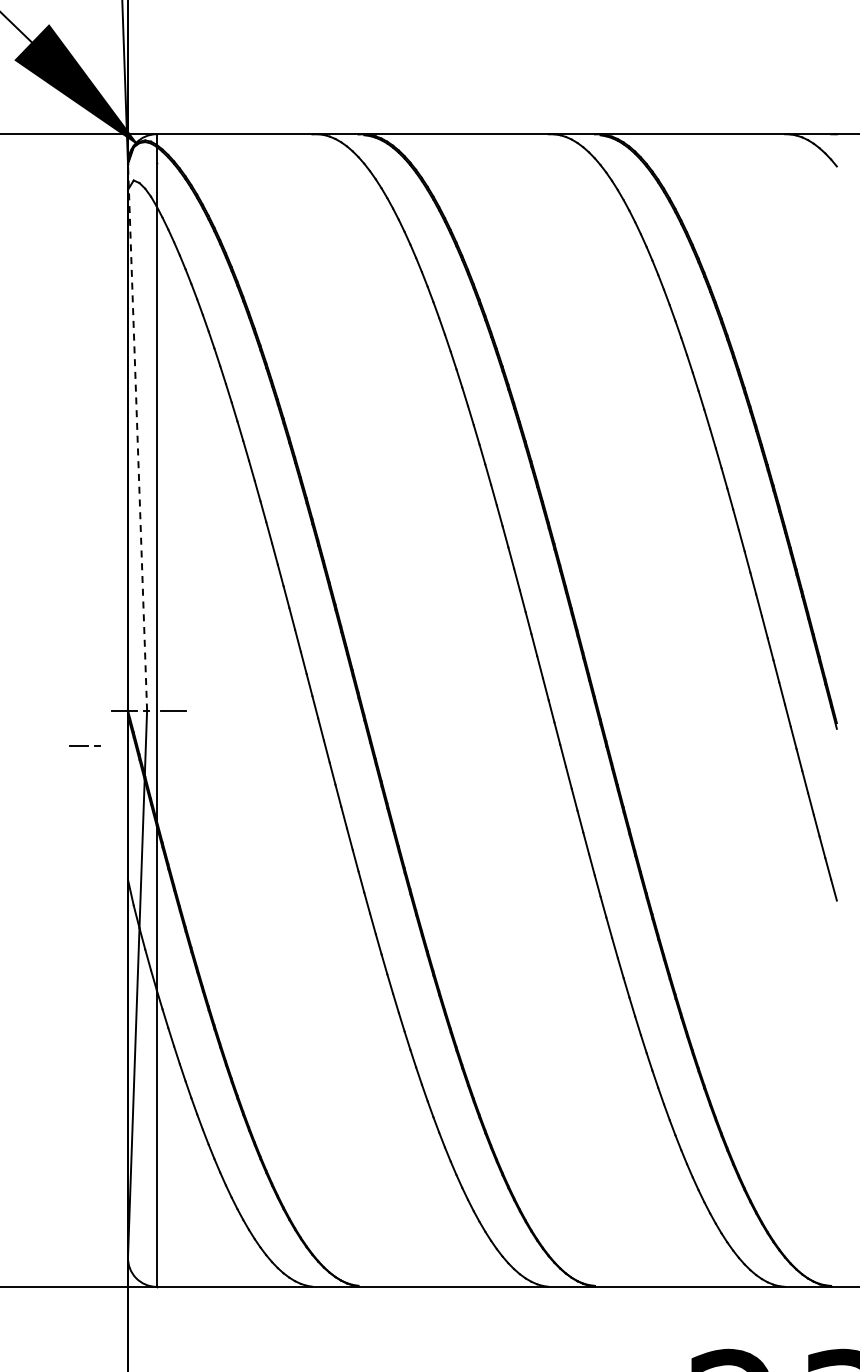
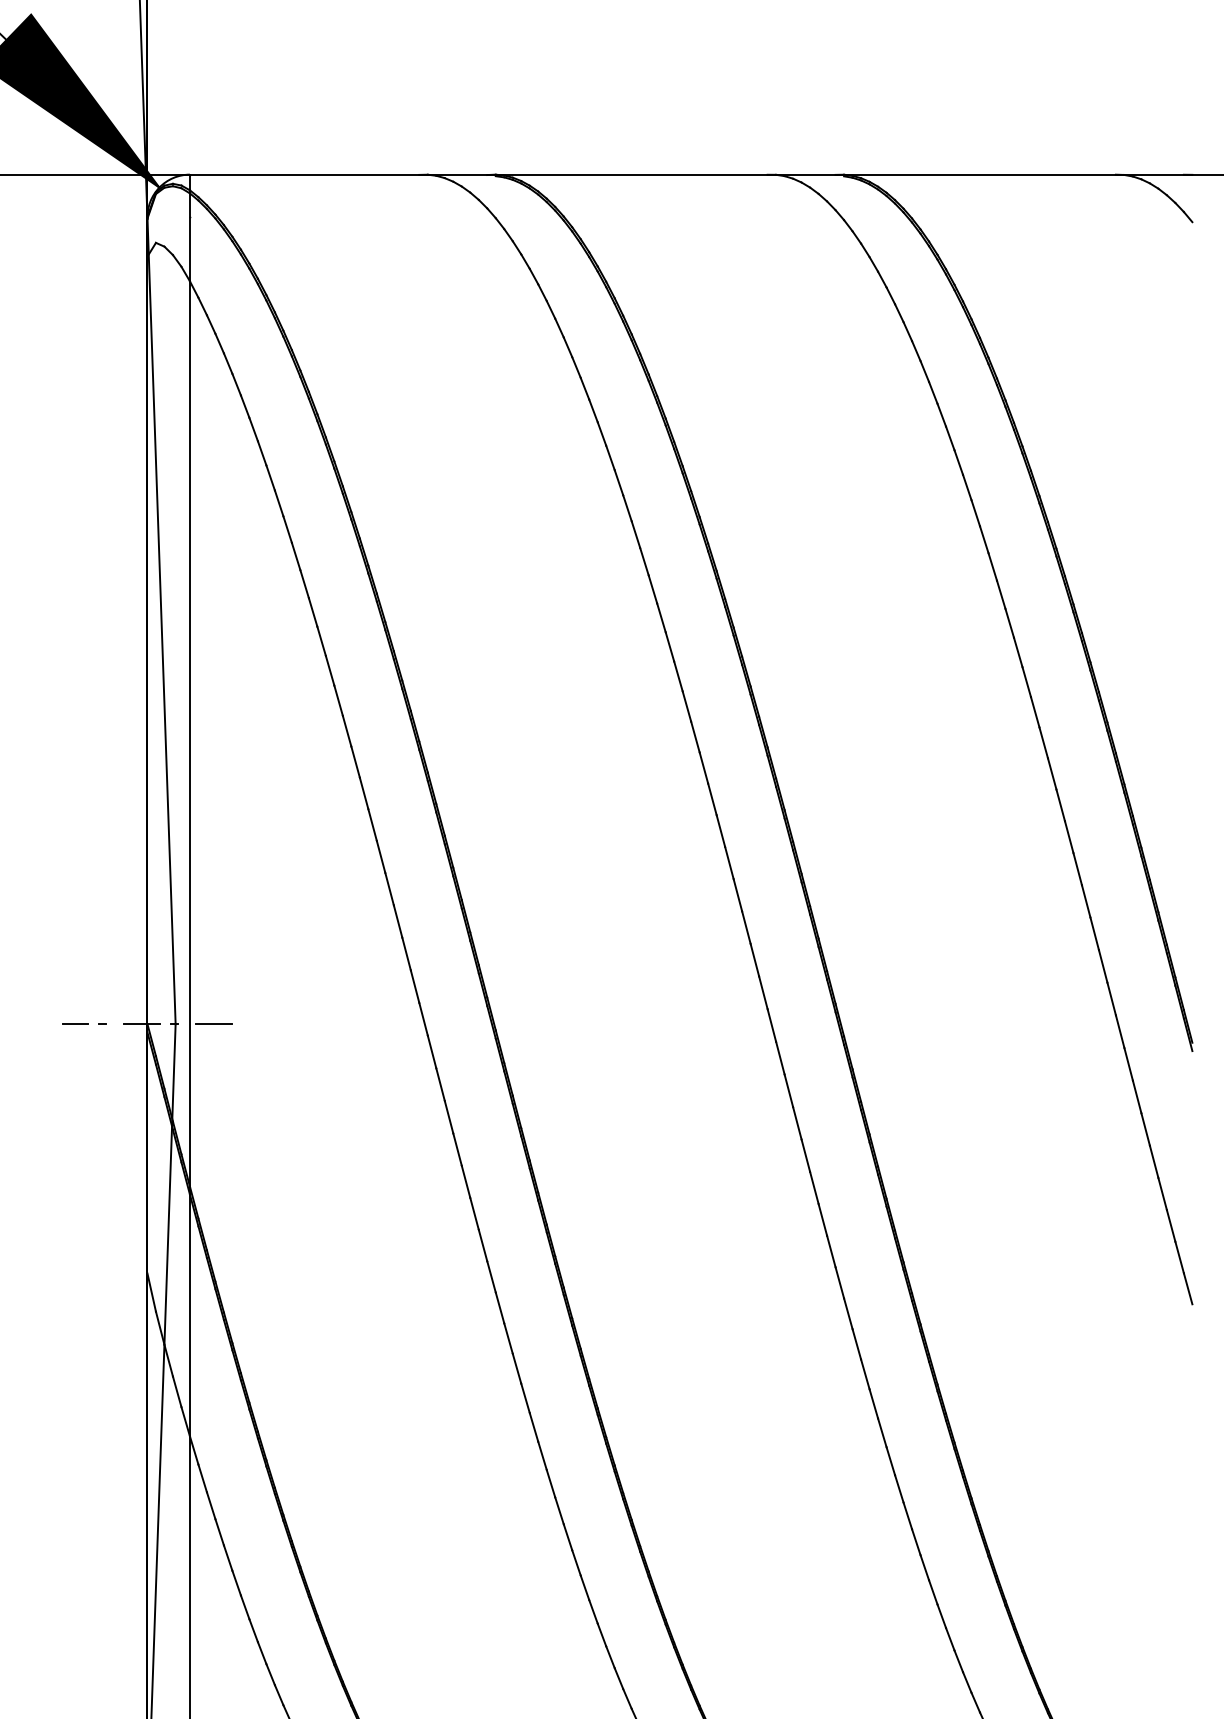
line: (137, 436) -> (161, 620), dashed -> solid
line: (84, 745) -> (83, 1024), moved

